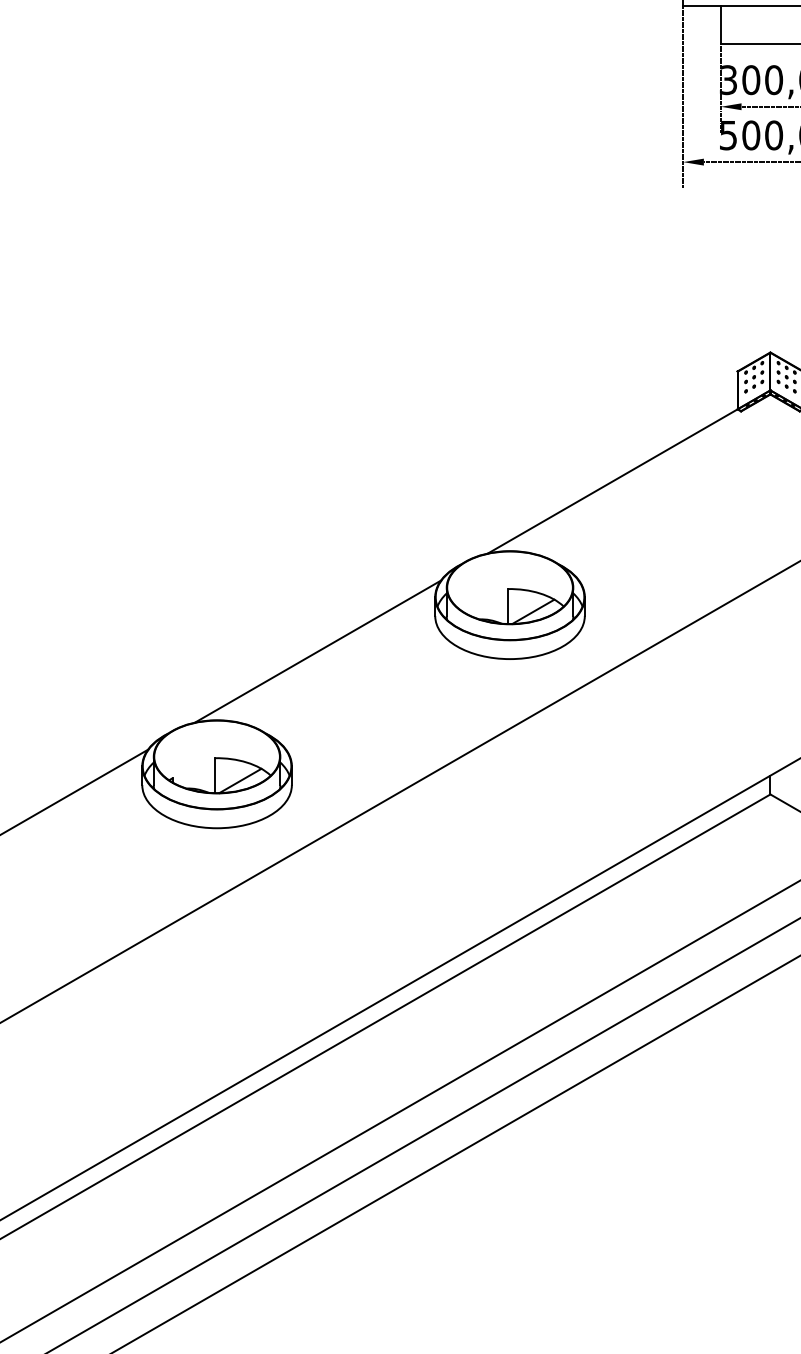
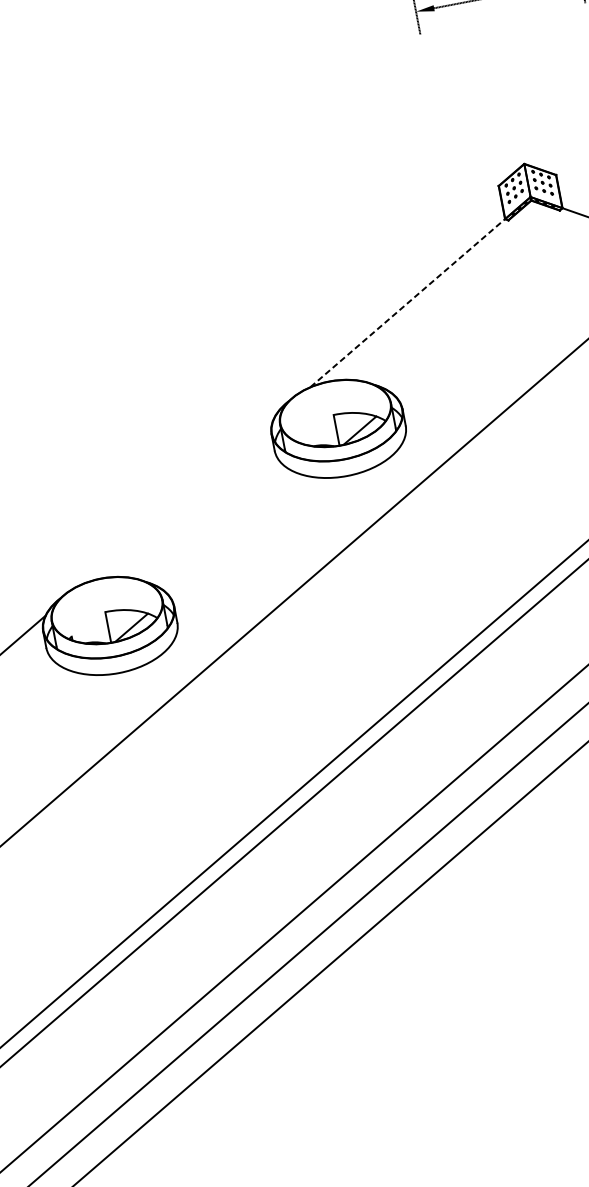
line: (613, 481) -> (408, 303), solid -> dashed
line: (317, 651) -> (177, 501), removed

